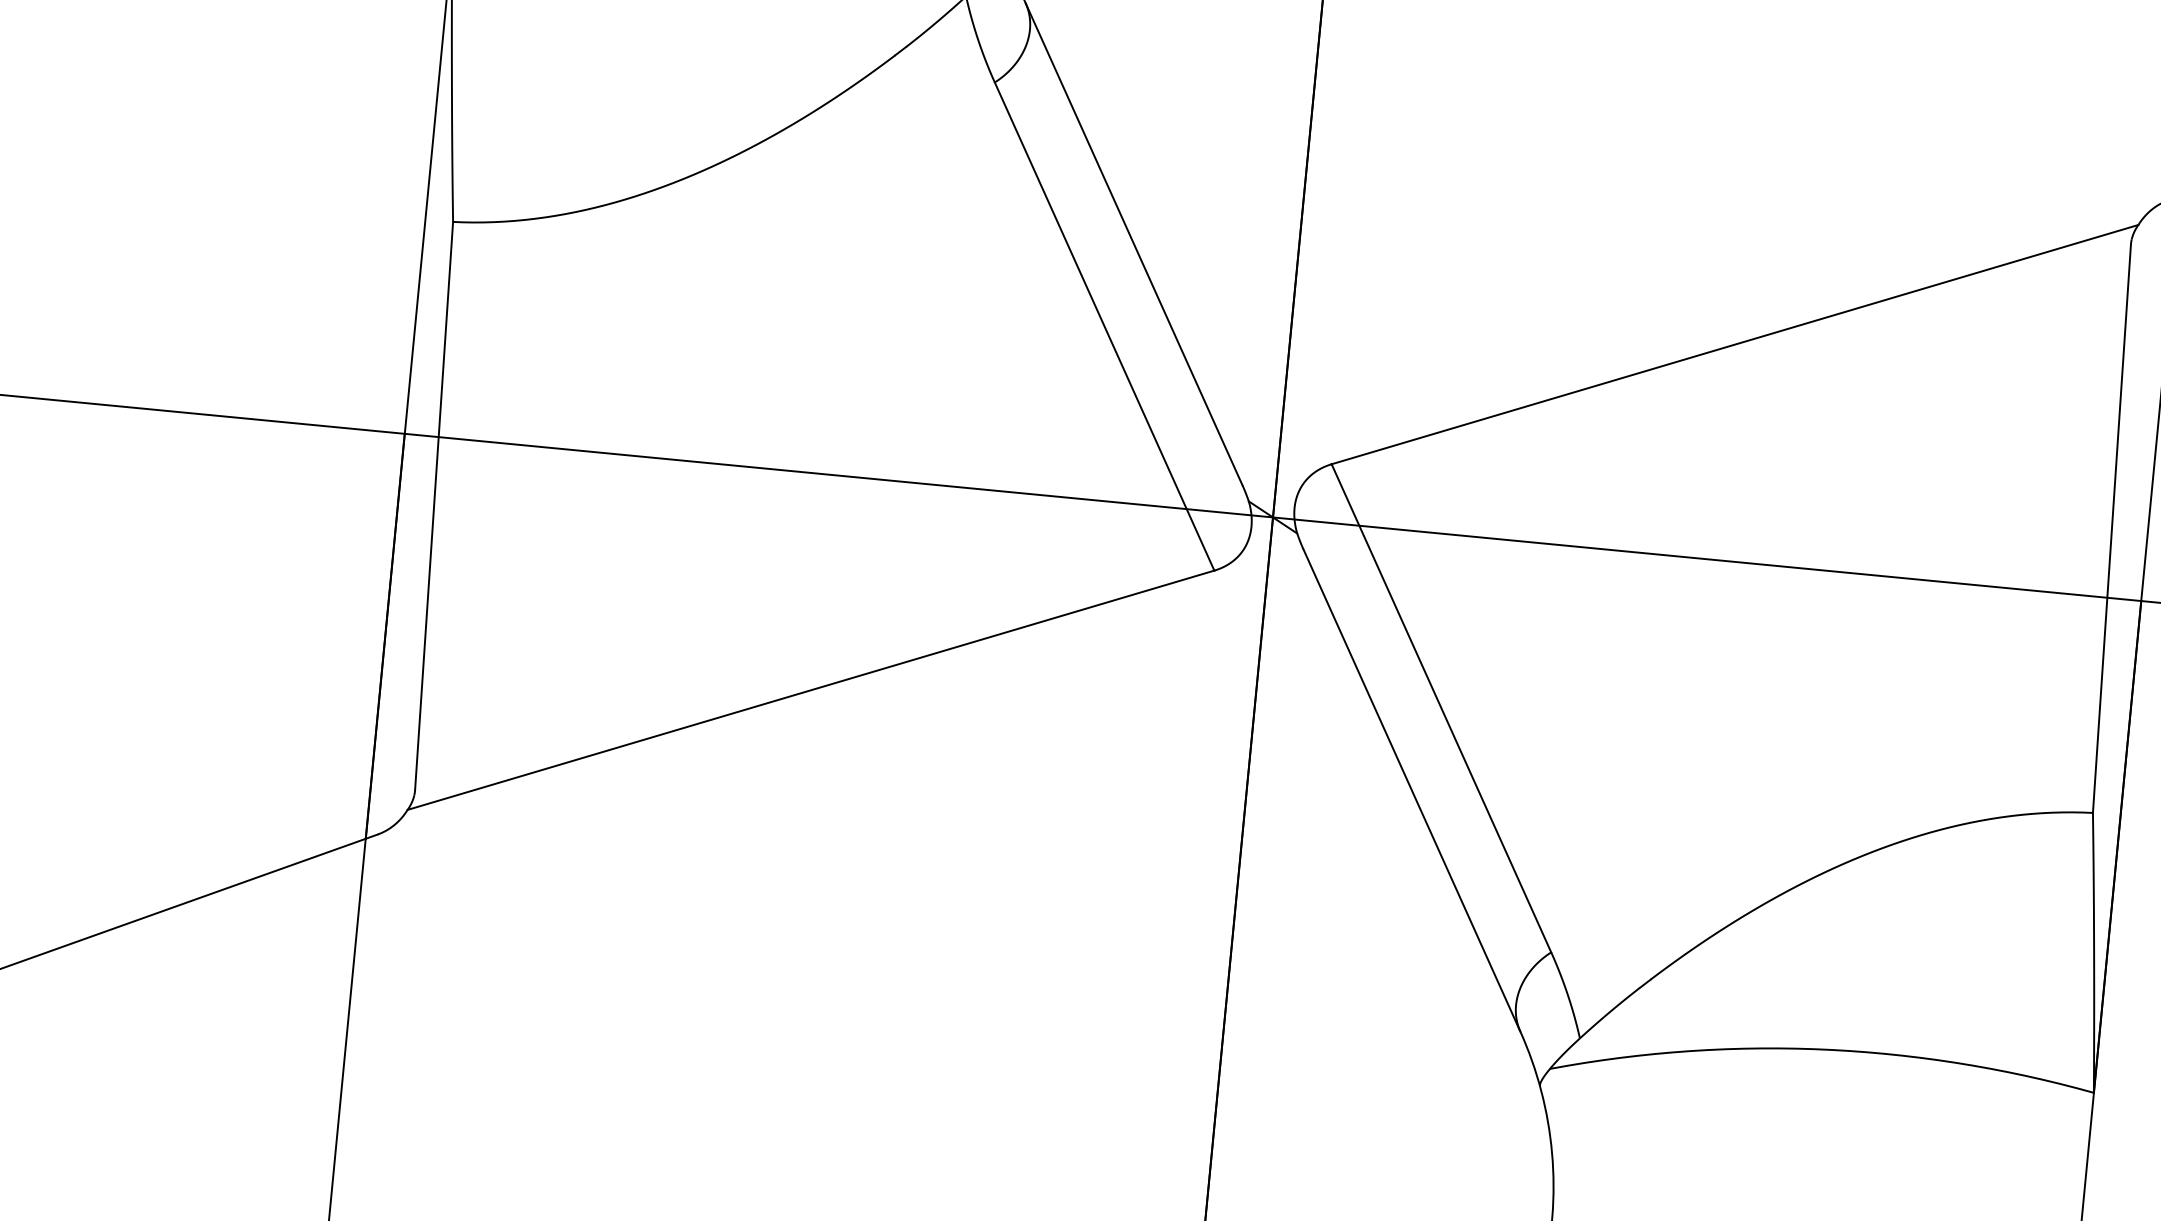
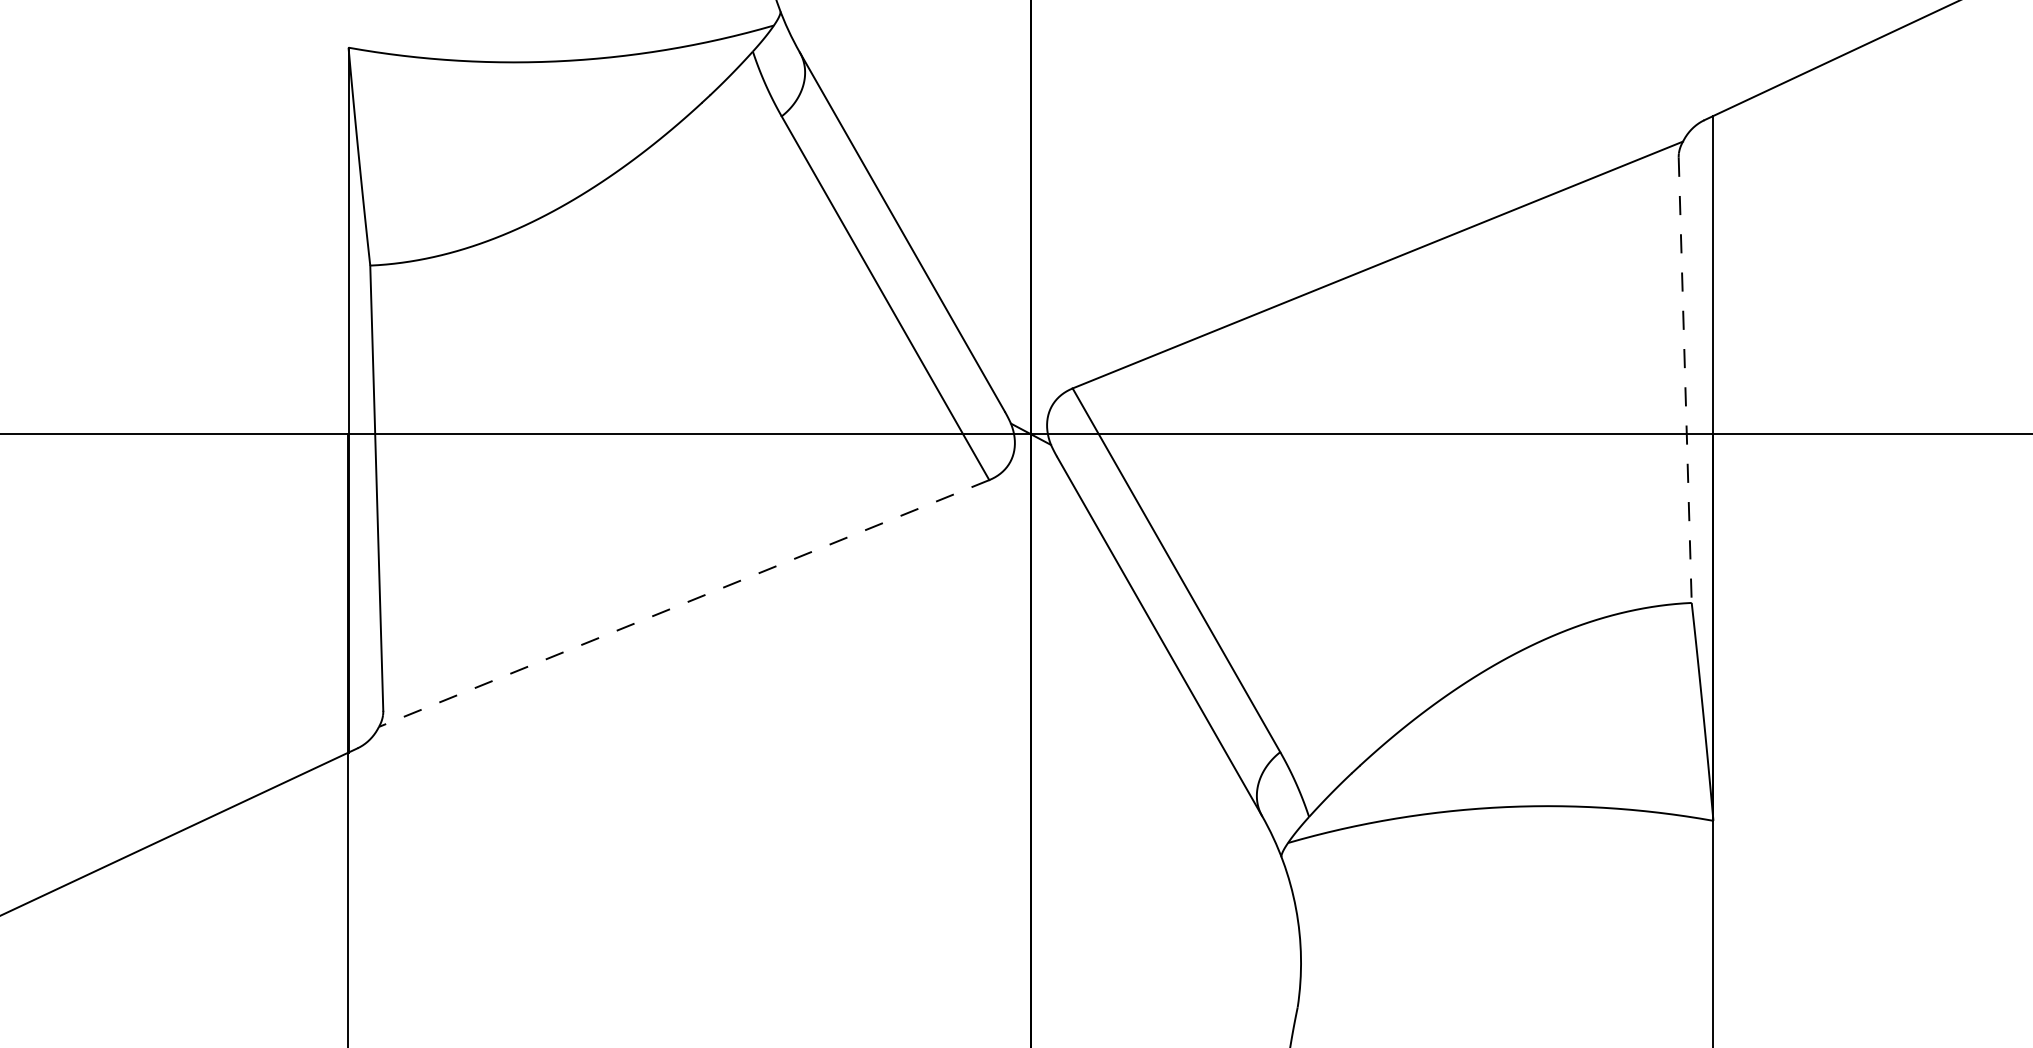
line: (2112, 529) -> (1685, 380), solid -> dashed
line: (810, 690) -> (683, 603), solid -> dashed

